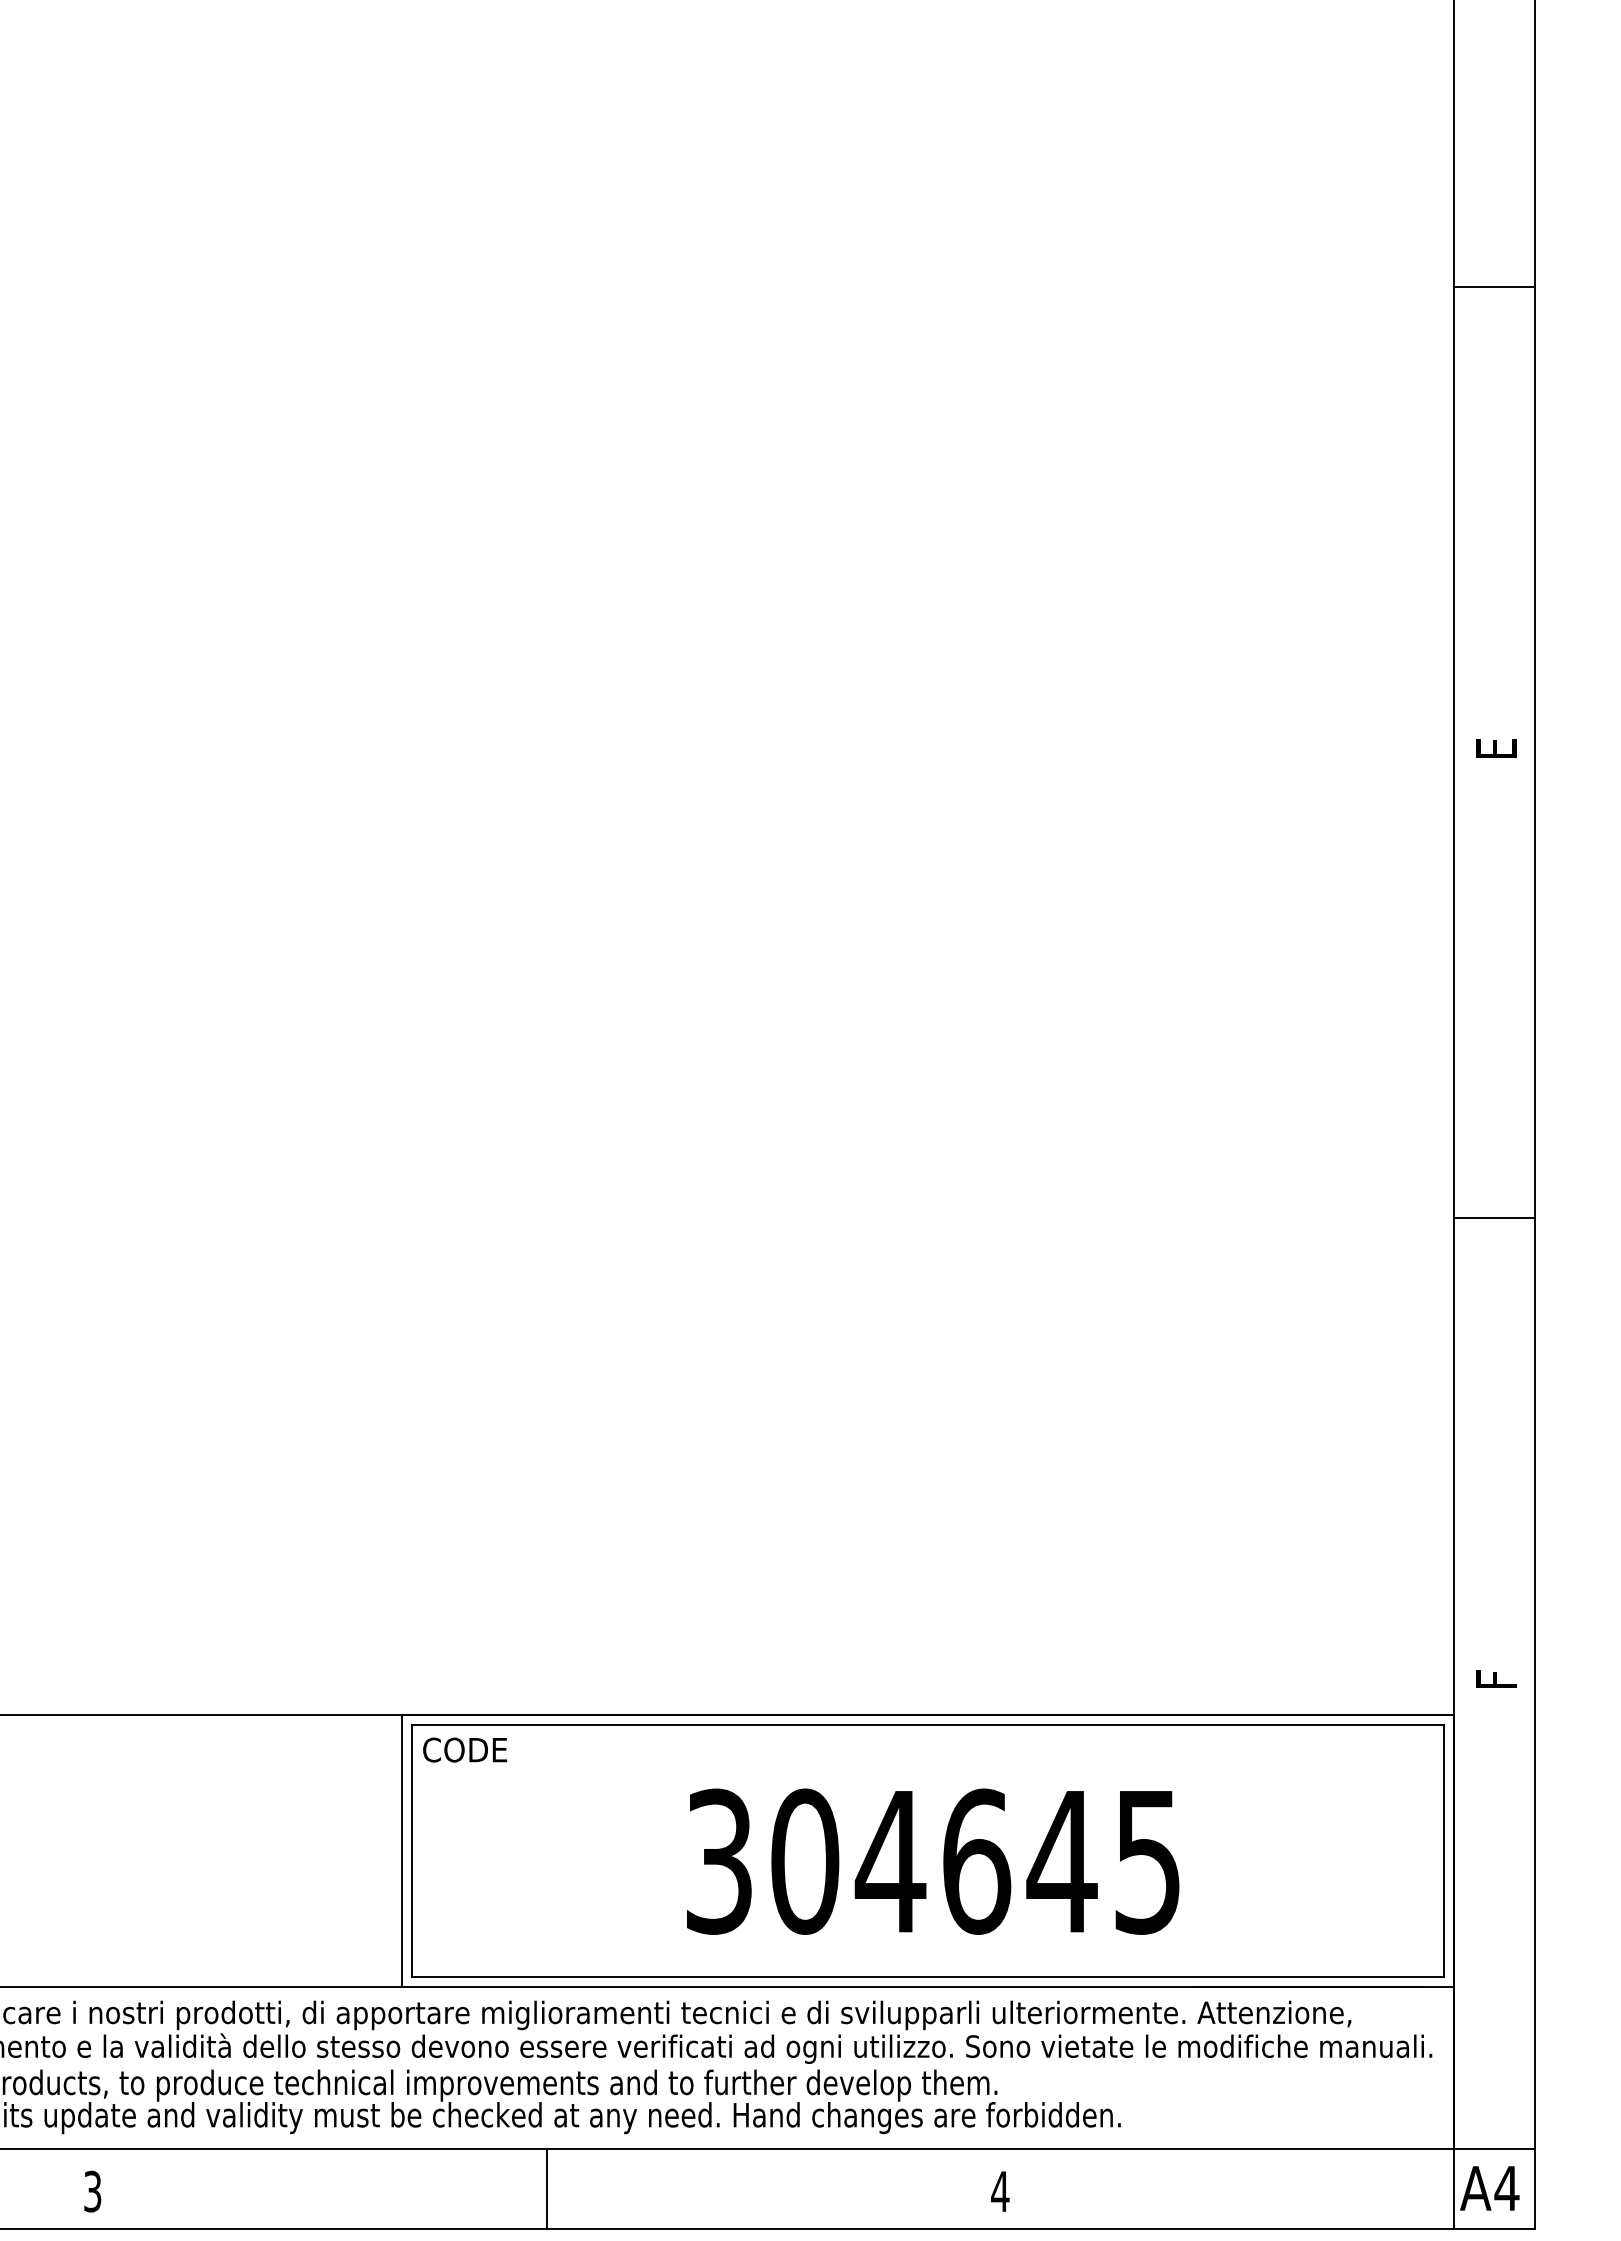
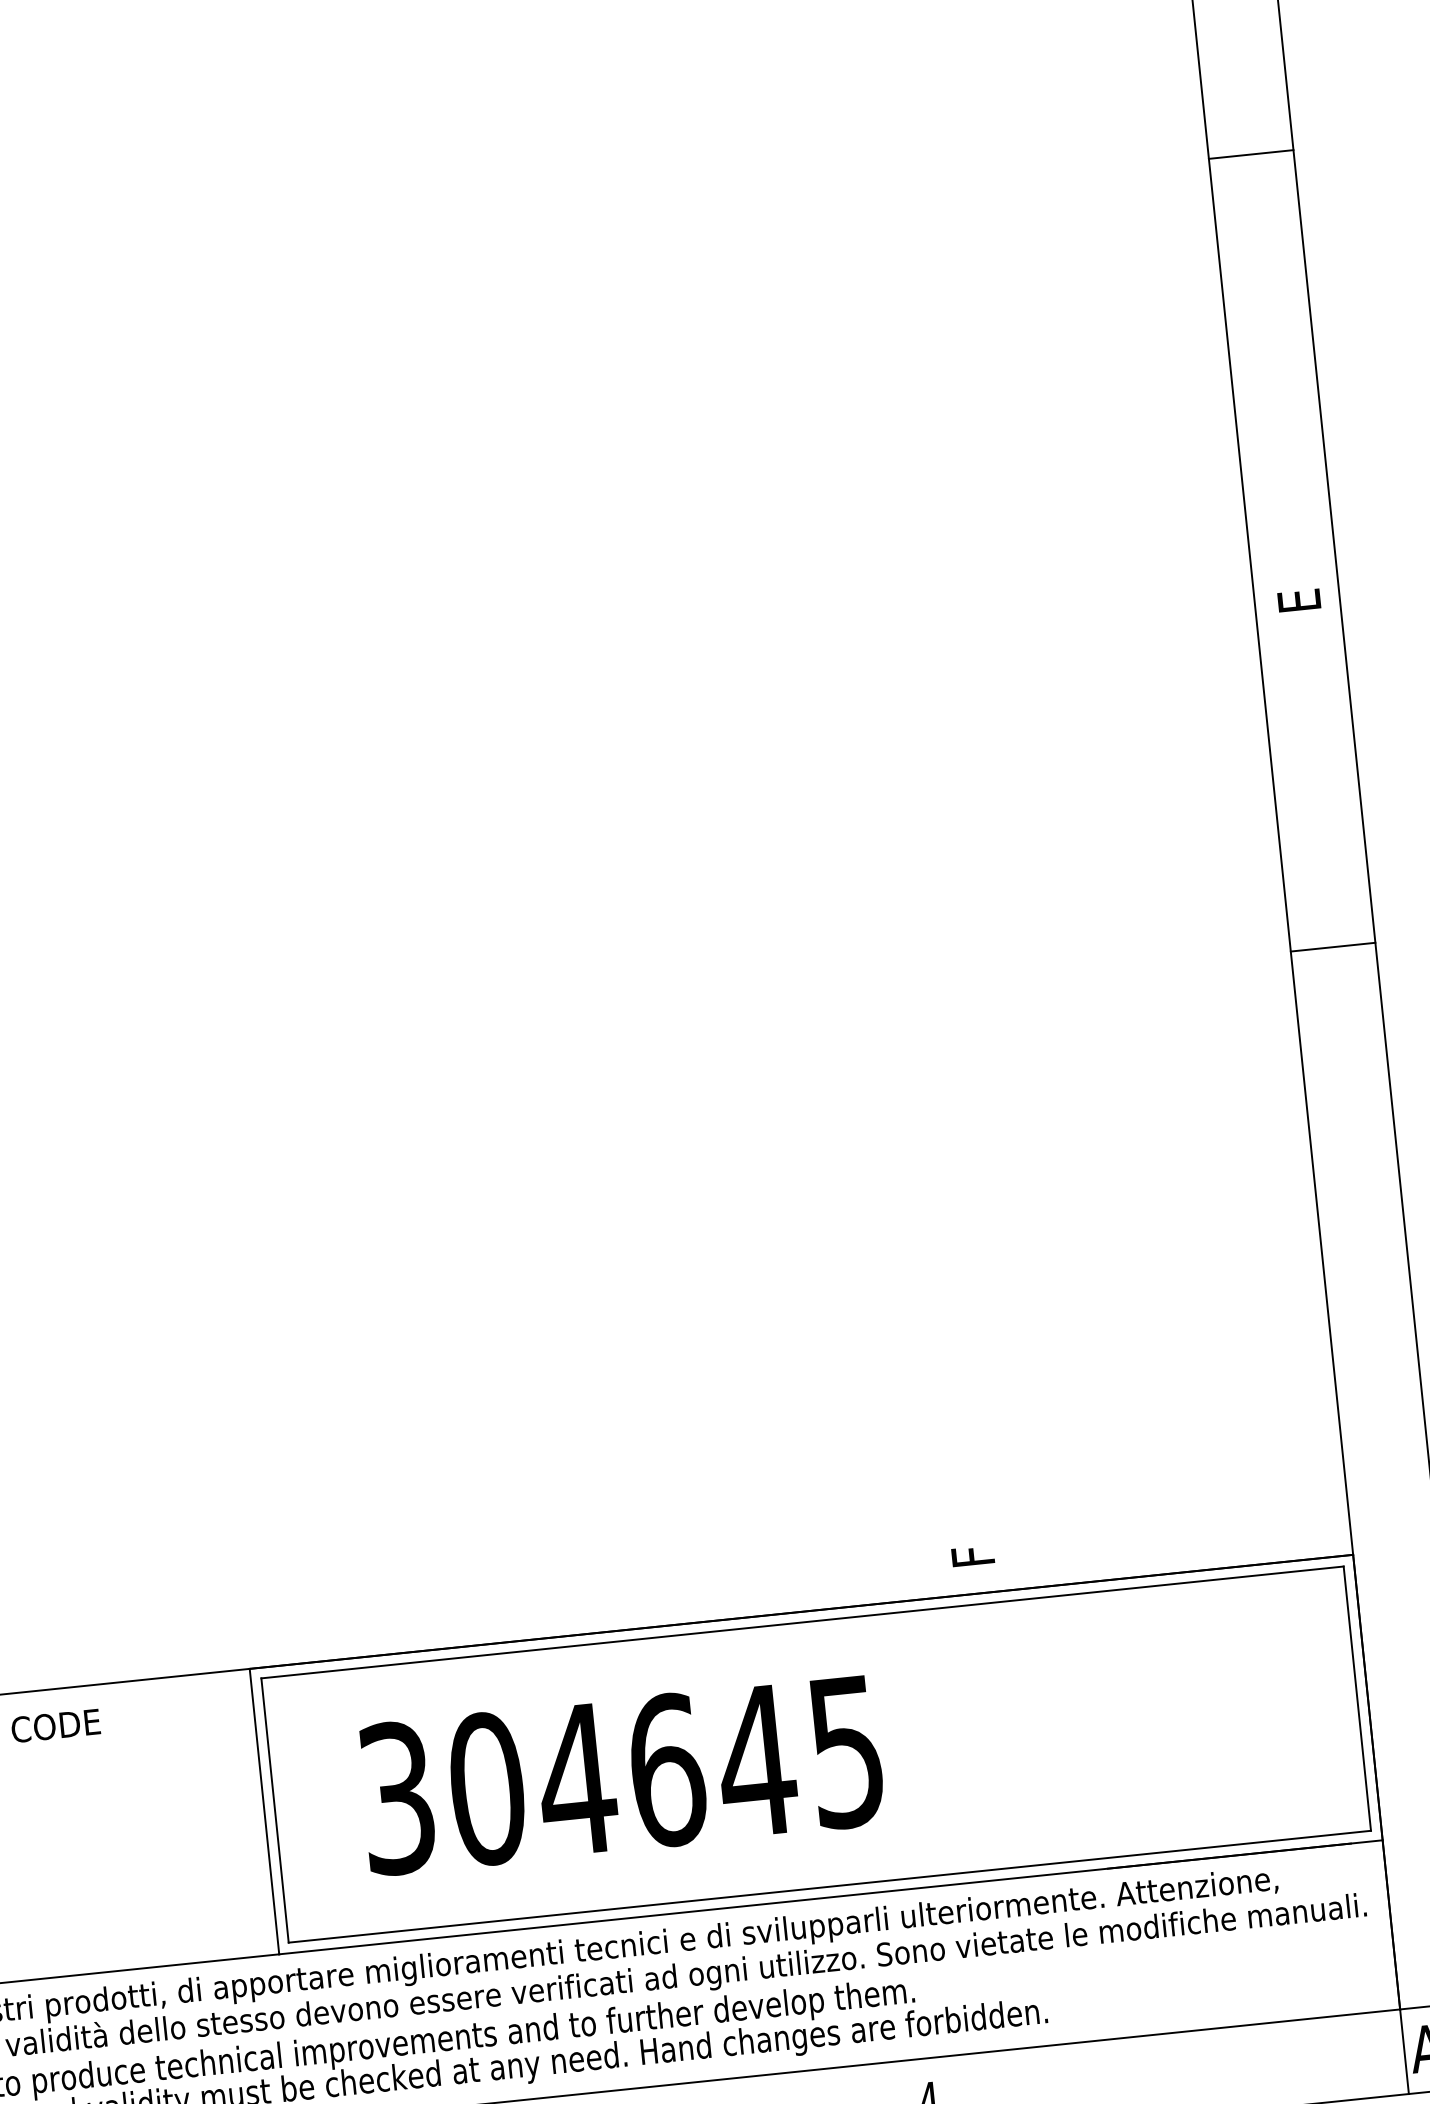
line: (1494, 286) -> (1251, 154), moved
text: (1496, 748) -> (1299, 600), moved
line: (1494, 1217) -> (1333, 947), moved
text: (1496, 1678) -> (973, 1555), moved
text: (465, 1749) -> (56, 1725), moved
text: (933, 1861) -> (621, 1774), moved

